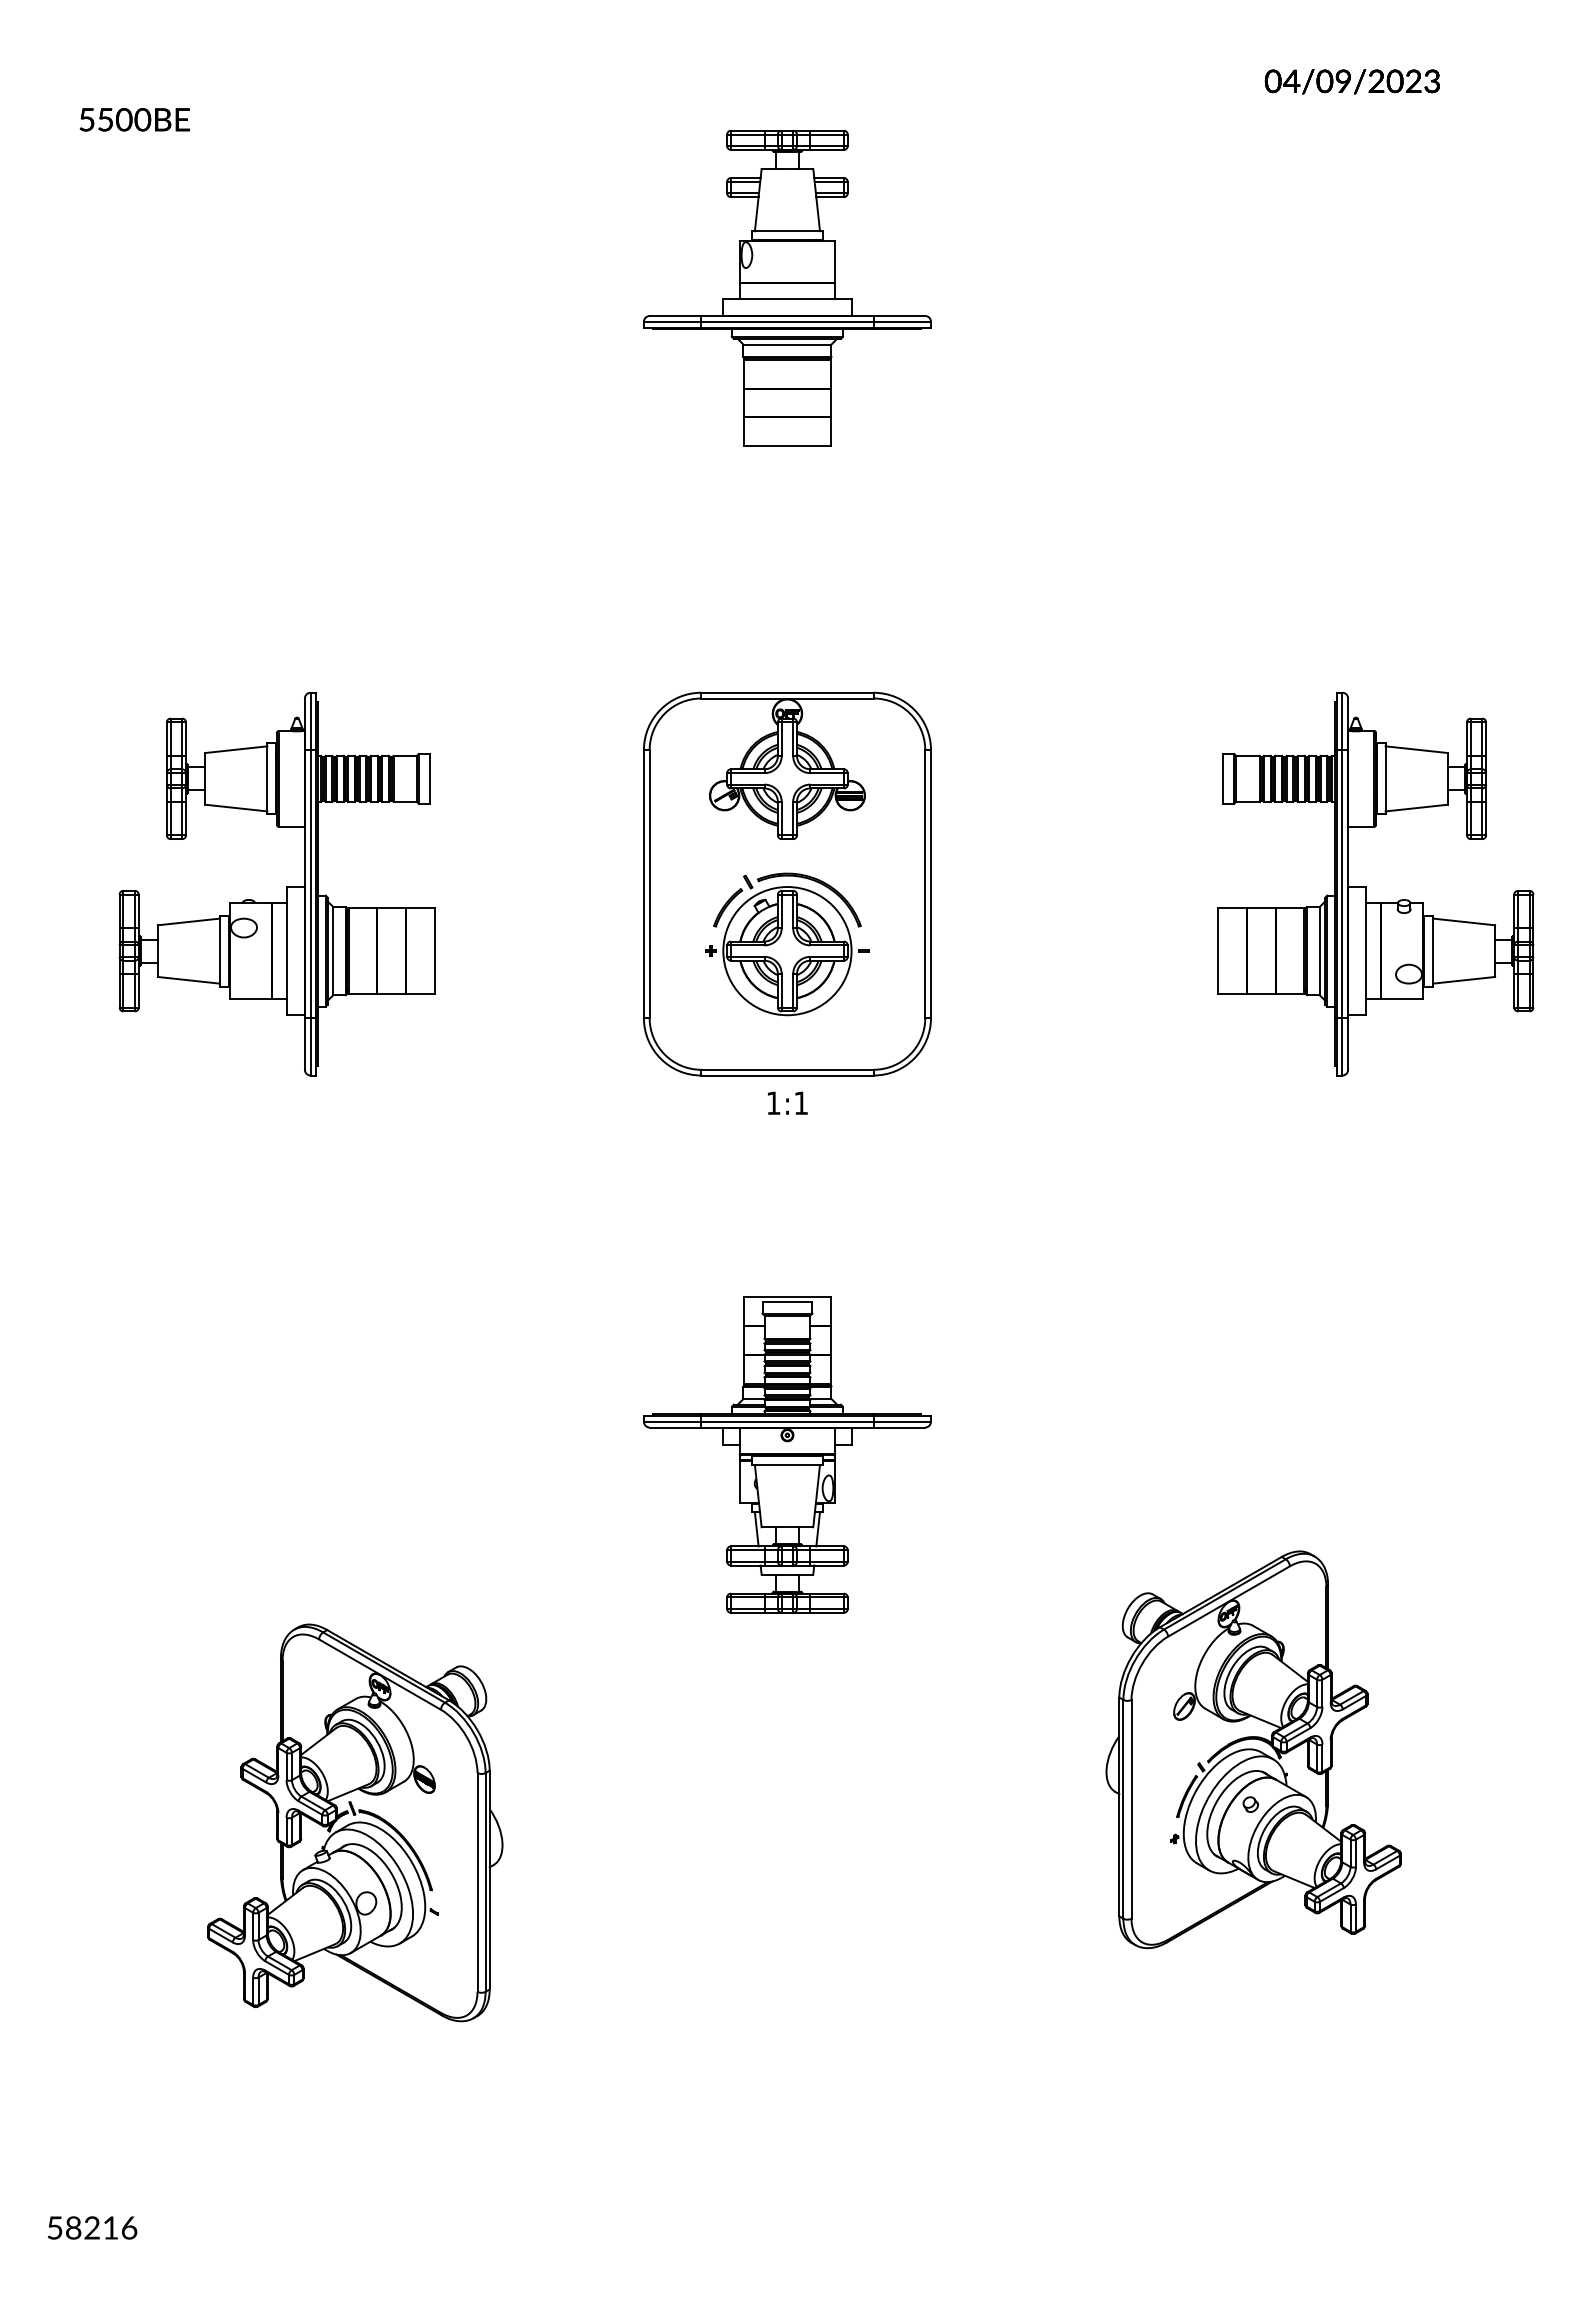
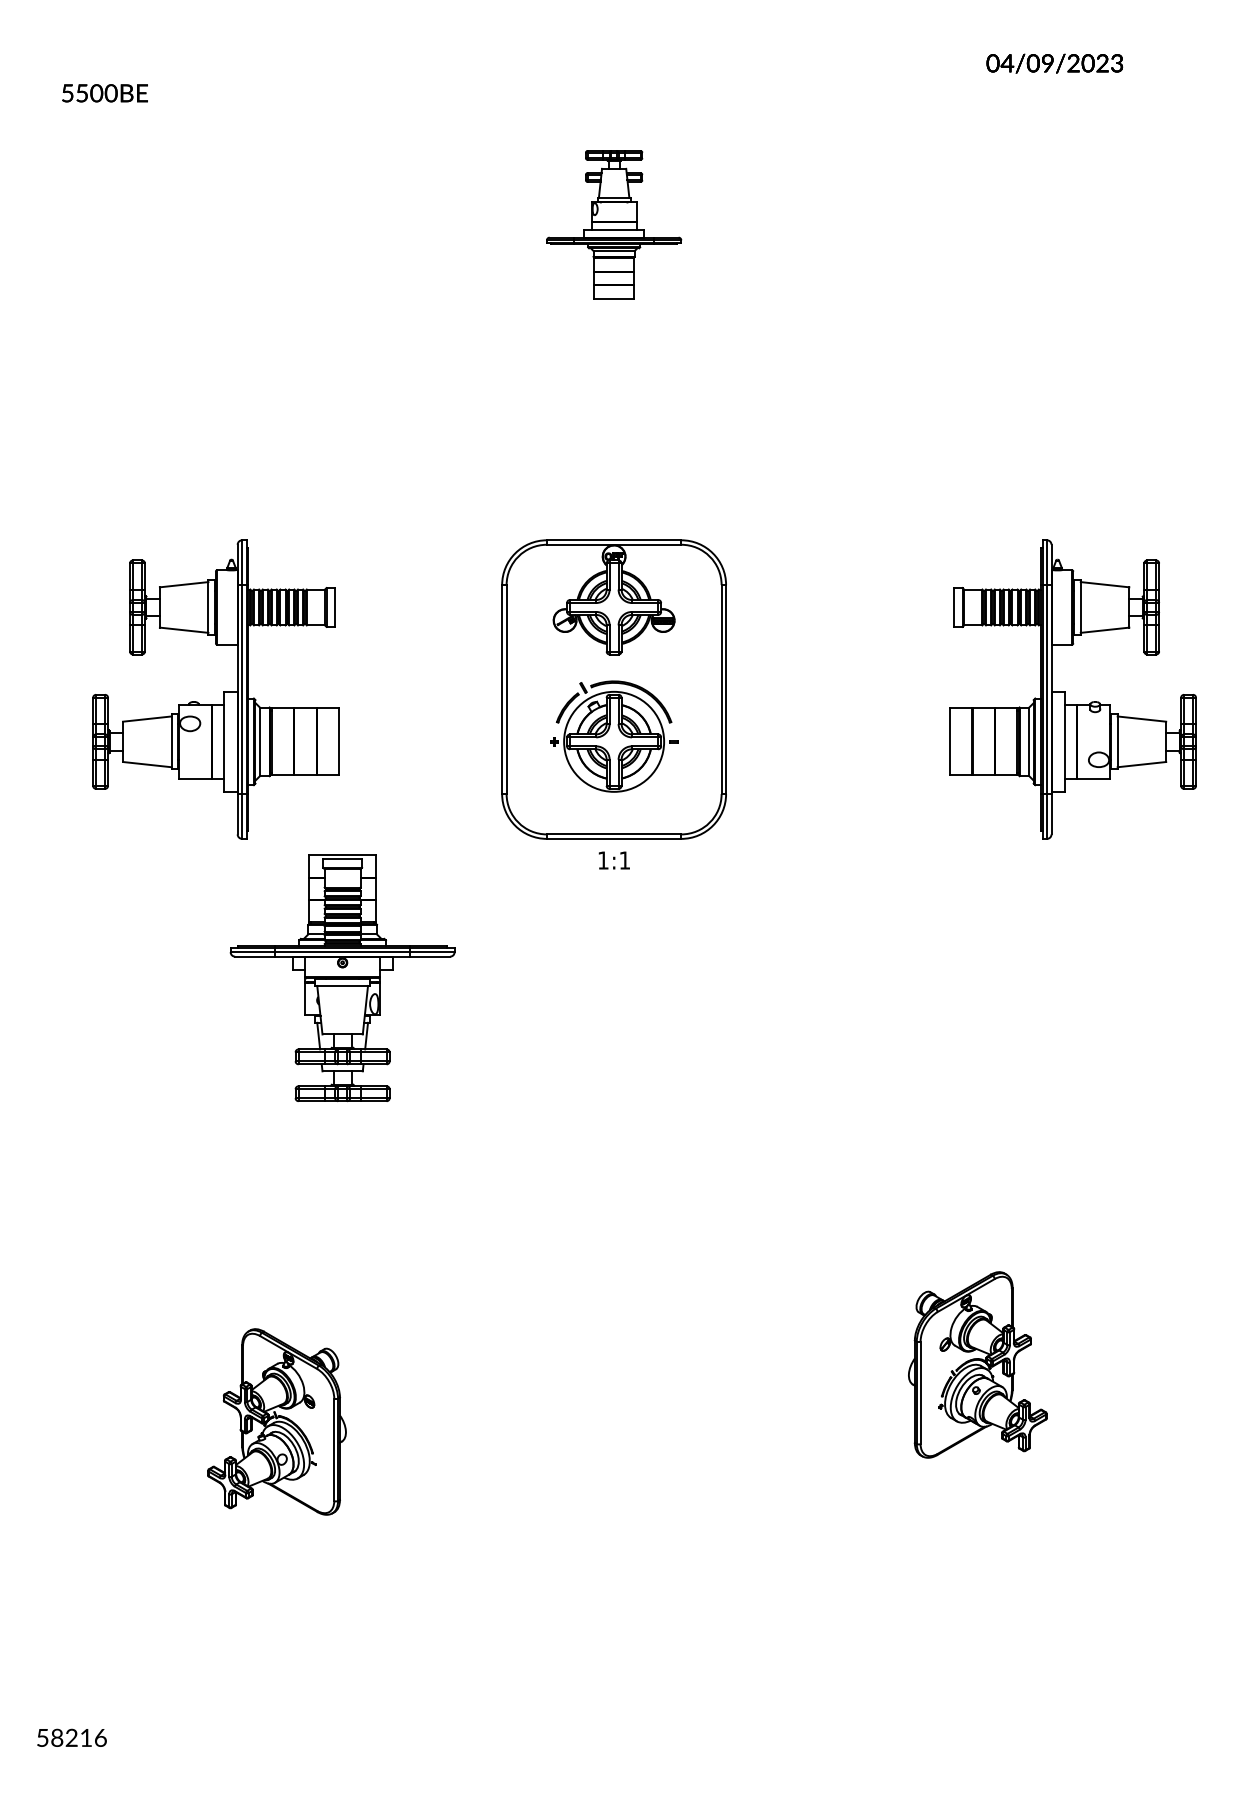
part: (787, 287) -> (614, 224), size x0.6
part: (787, 1454) -> (342, 977), moved
part: (1253, 1749) -> (977, 1364), size x0.6
part: (355, 1822) -> (277, 1421), size x0.6

